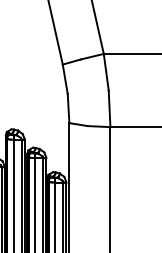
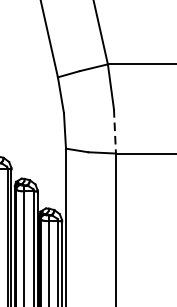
line: (109, 109) -> (114, 132), solid -> dashed

